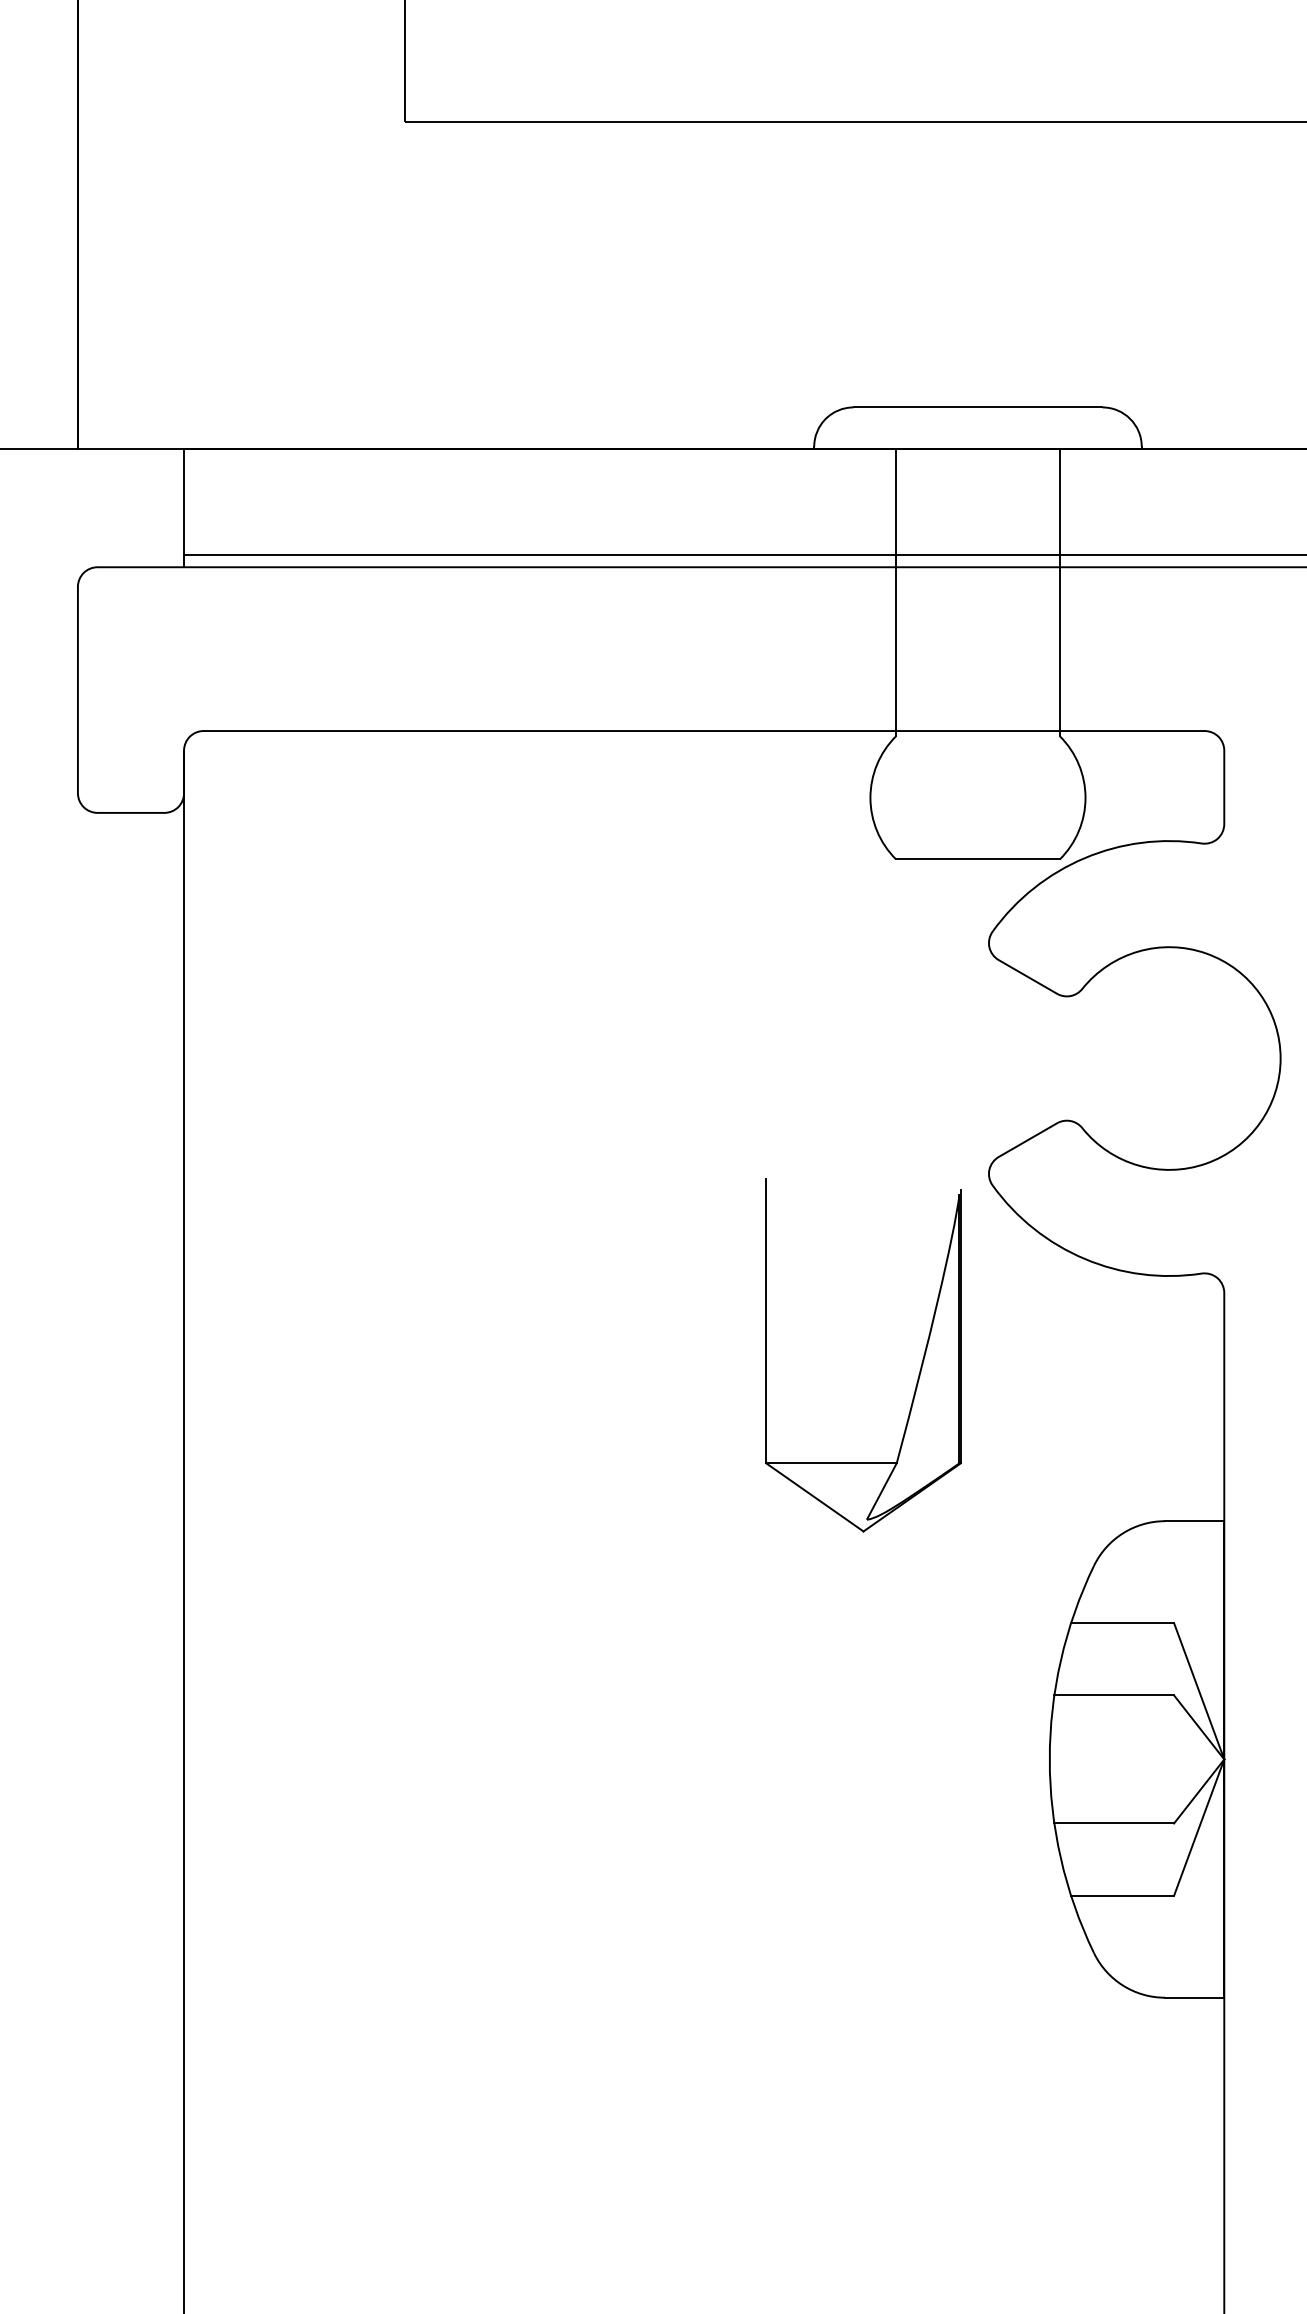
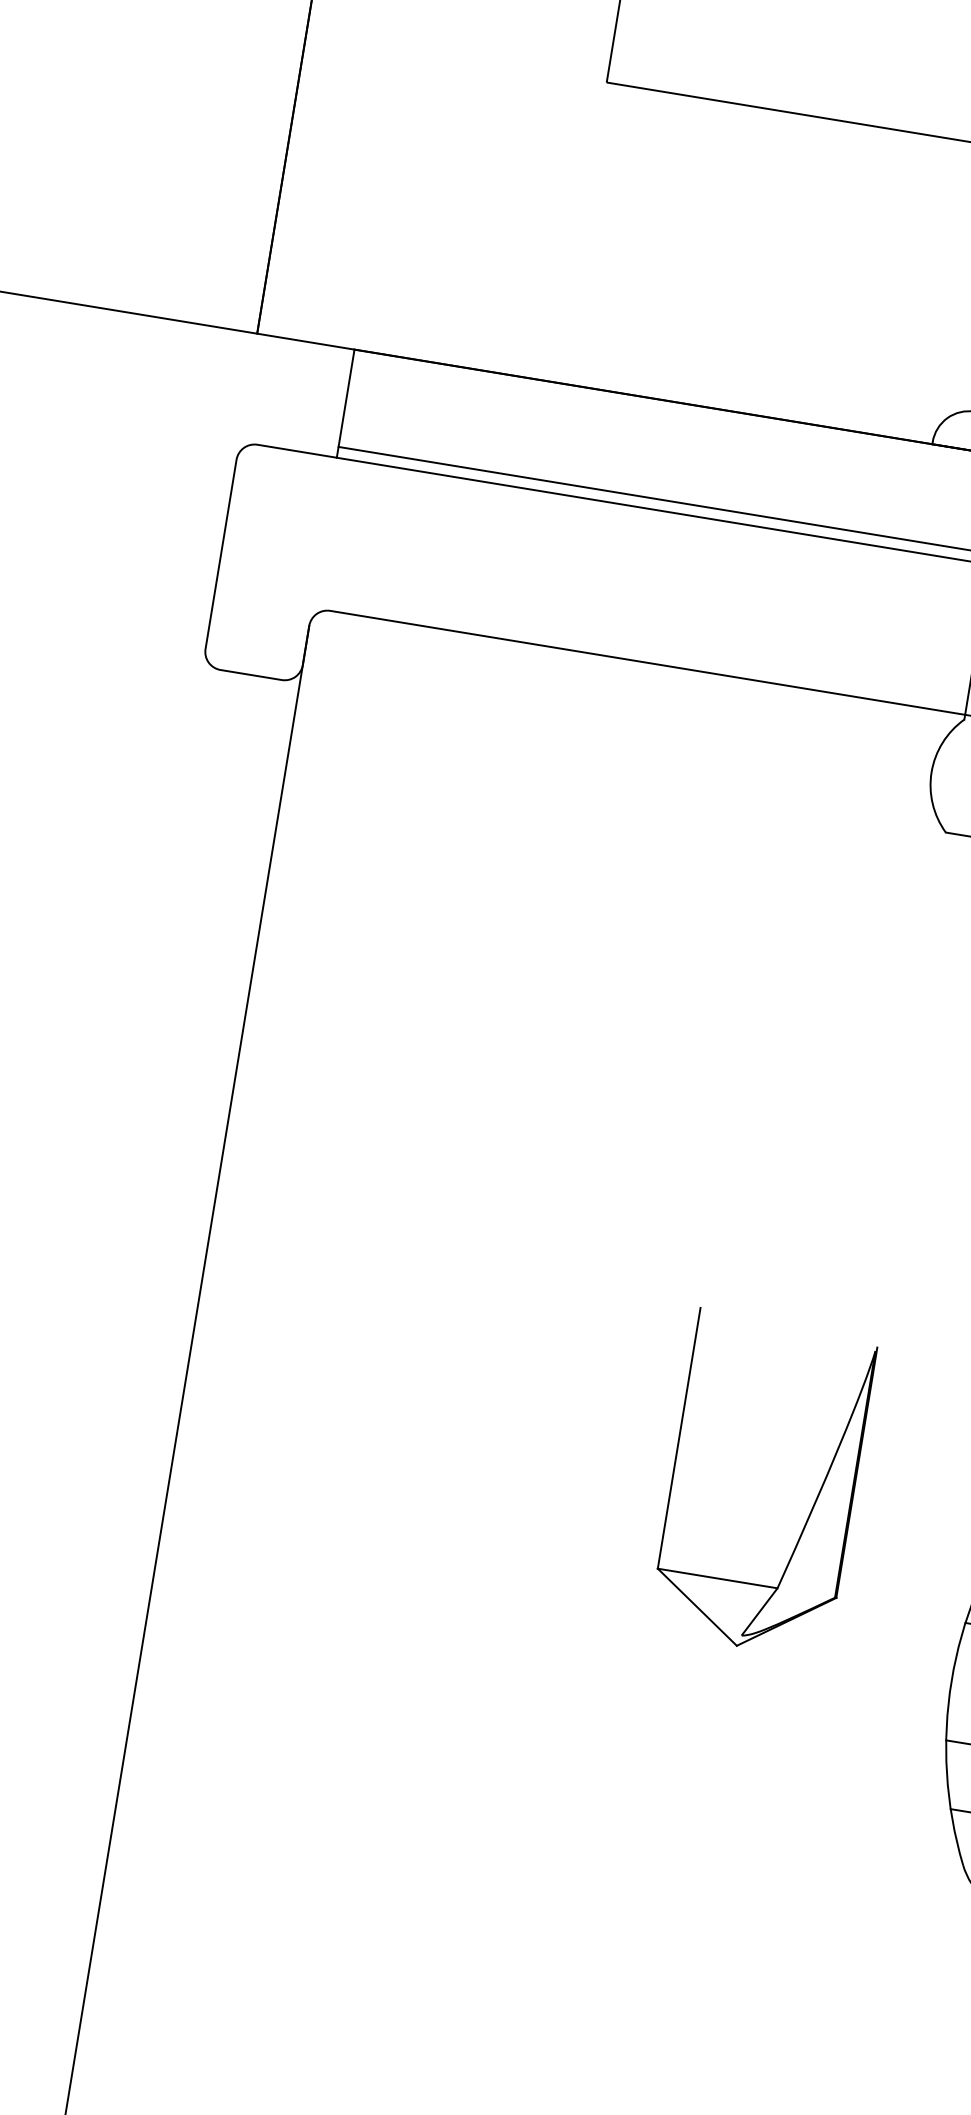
part: (919, 1370) -> (812, 1506), moved

